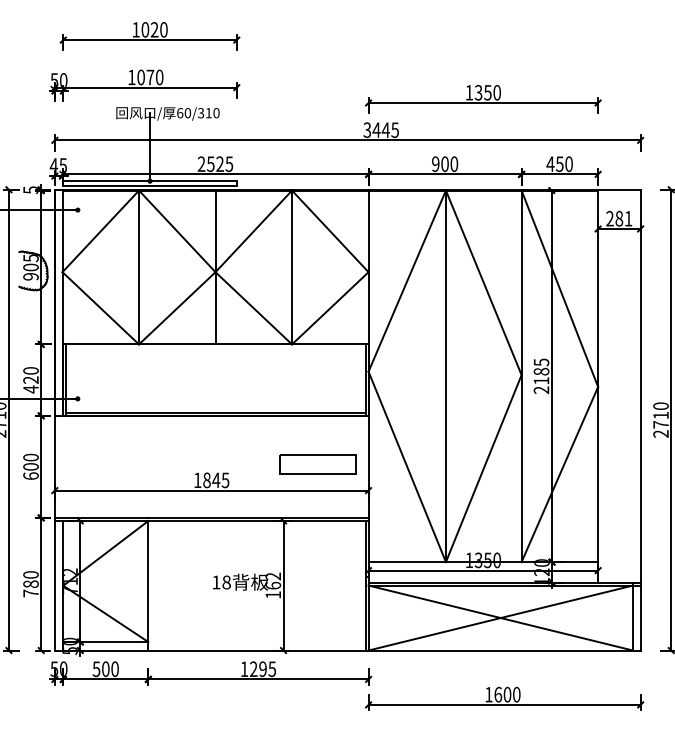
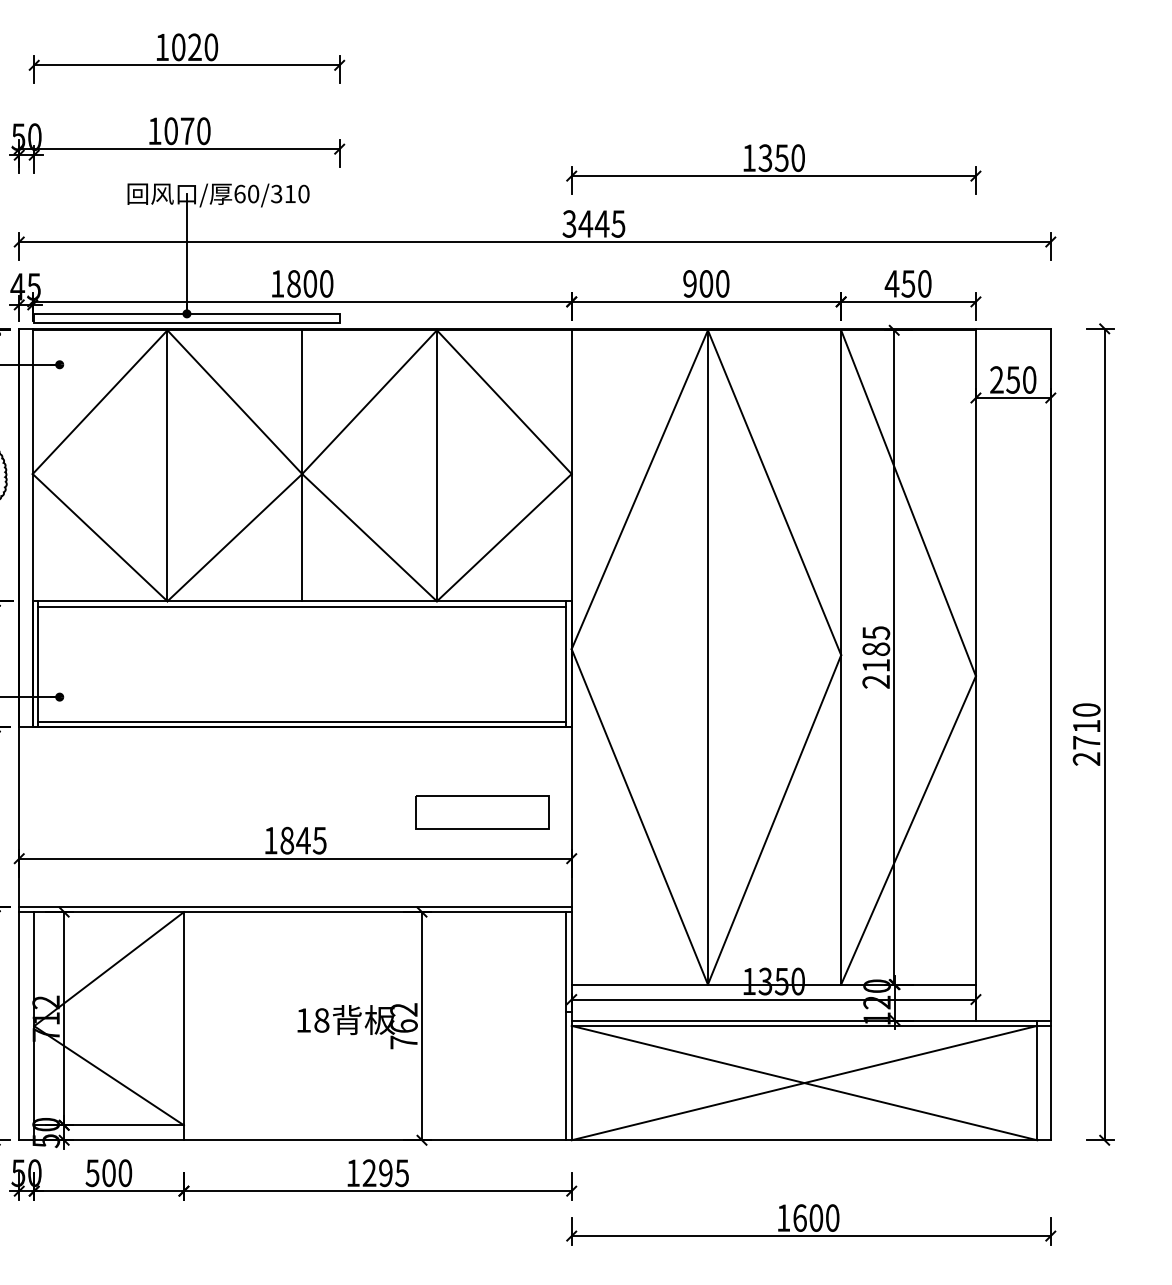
text: (215, 163) -> (302, 282), 2525 -> 1800
text: (623, 218) -> (1020, 379), 281 -> 250
line: (215, 347) -> (302, 606), added
text: (272, 594) -> (402, 1041), 162 -> 762

